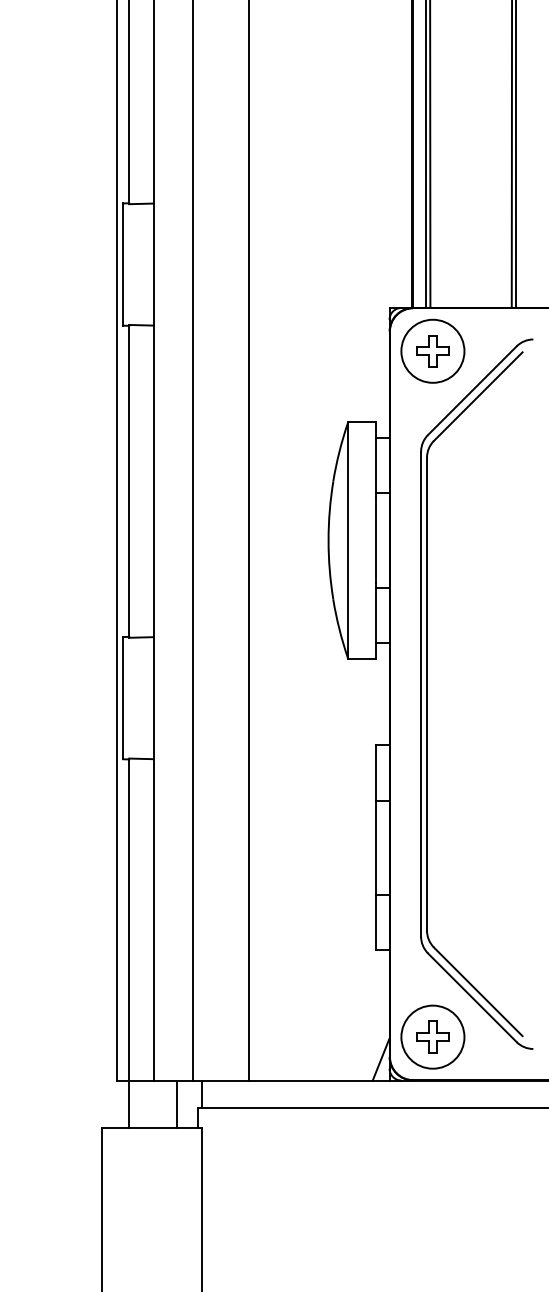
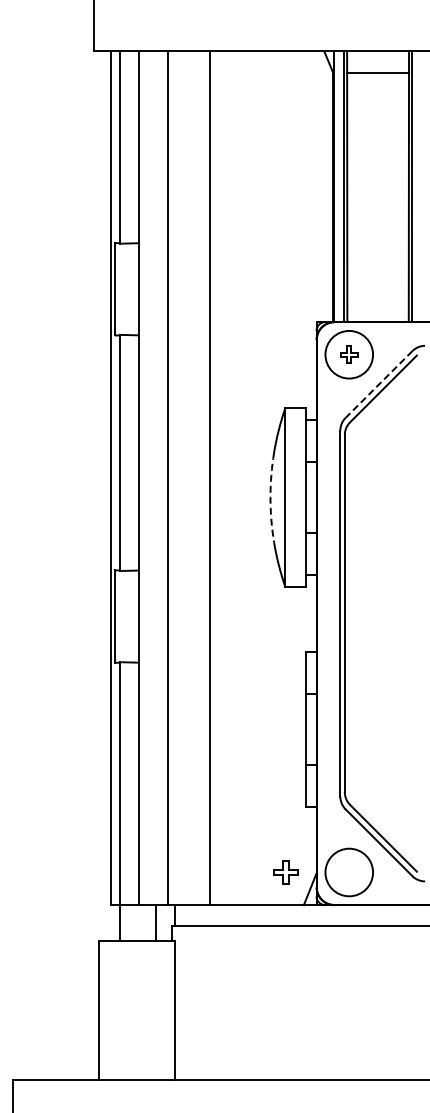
part: (431, 350) -> (348, 354), size x0.7
line: (471, 390) -> (378, 384), solid -> dashed
arc: (328, 540) -> (270, 497), solid -> dashed
part: (431, 1037) -> (285, 872), moved

